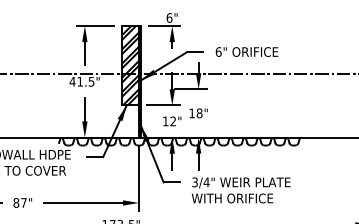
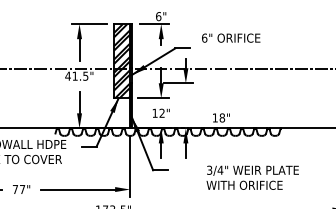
text: (246, 51) -> (230, 37), moved
text: (198, 113) -> (221, 118), moved
text: (241, 190) -> (253, 177), moved
text: (16, 202) -> (15, 189), 87" -> 77"

